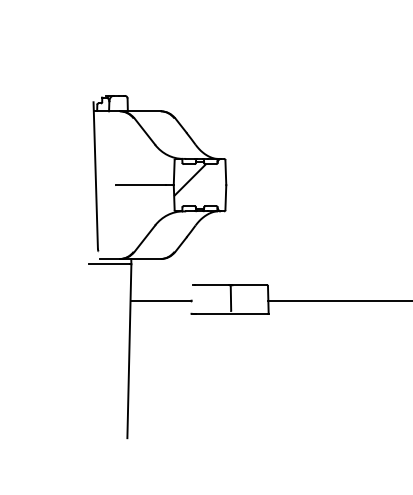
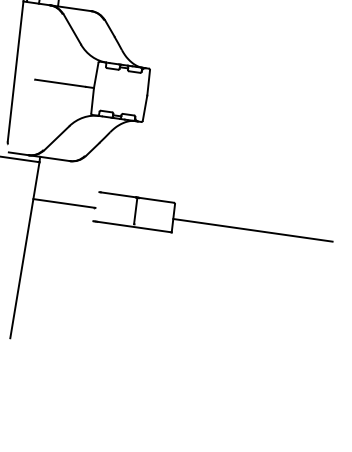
hatch: (190, 180) -> (111, 85), removed

